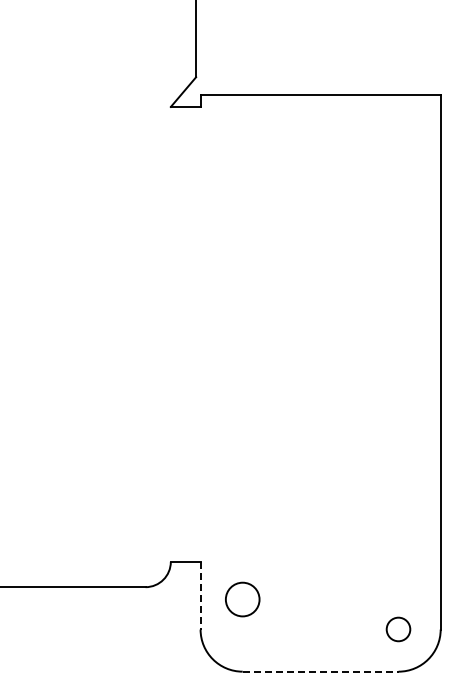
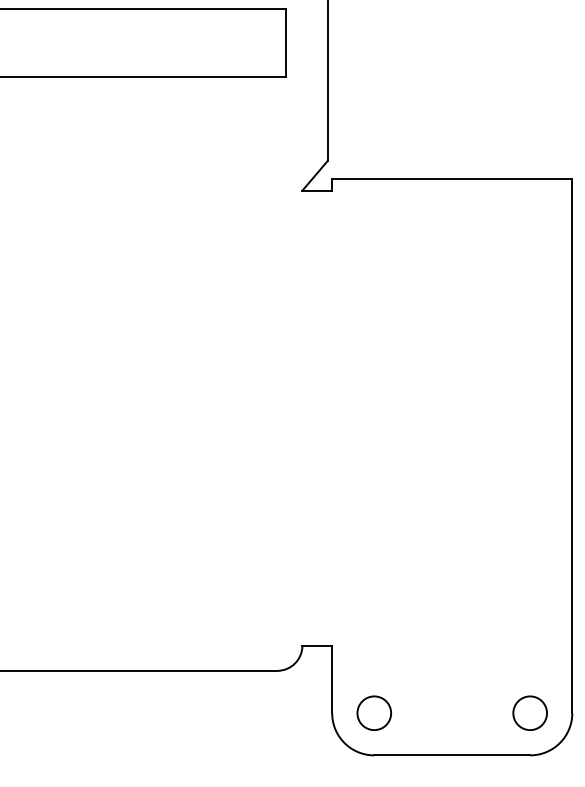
line: (200, 595) -> (332, 679), dashed -> solid
circle: (242, 598) -> (374, 712), moved
circle: (397, 628) -> (529, 712), size x1.43
line: (320, 671) -> (452, 755), dashed -> solid

